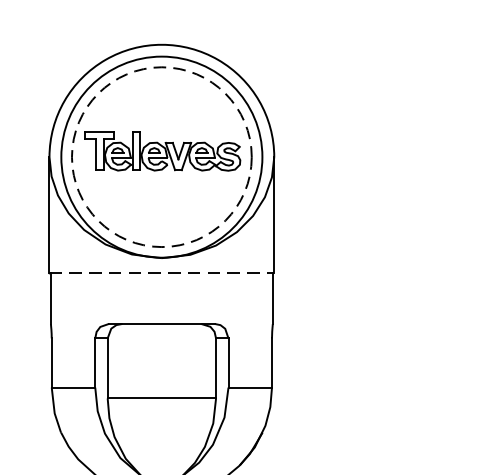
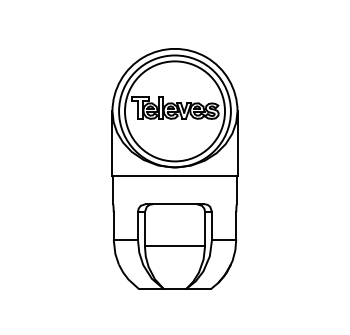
circle: (160, 157) -> (174, 111), dashed -> solid
line: (162, 272) -> (175, 175), dashed -> solid

